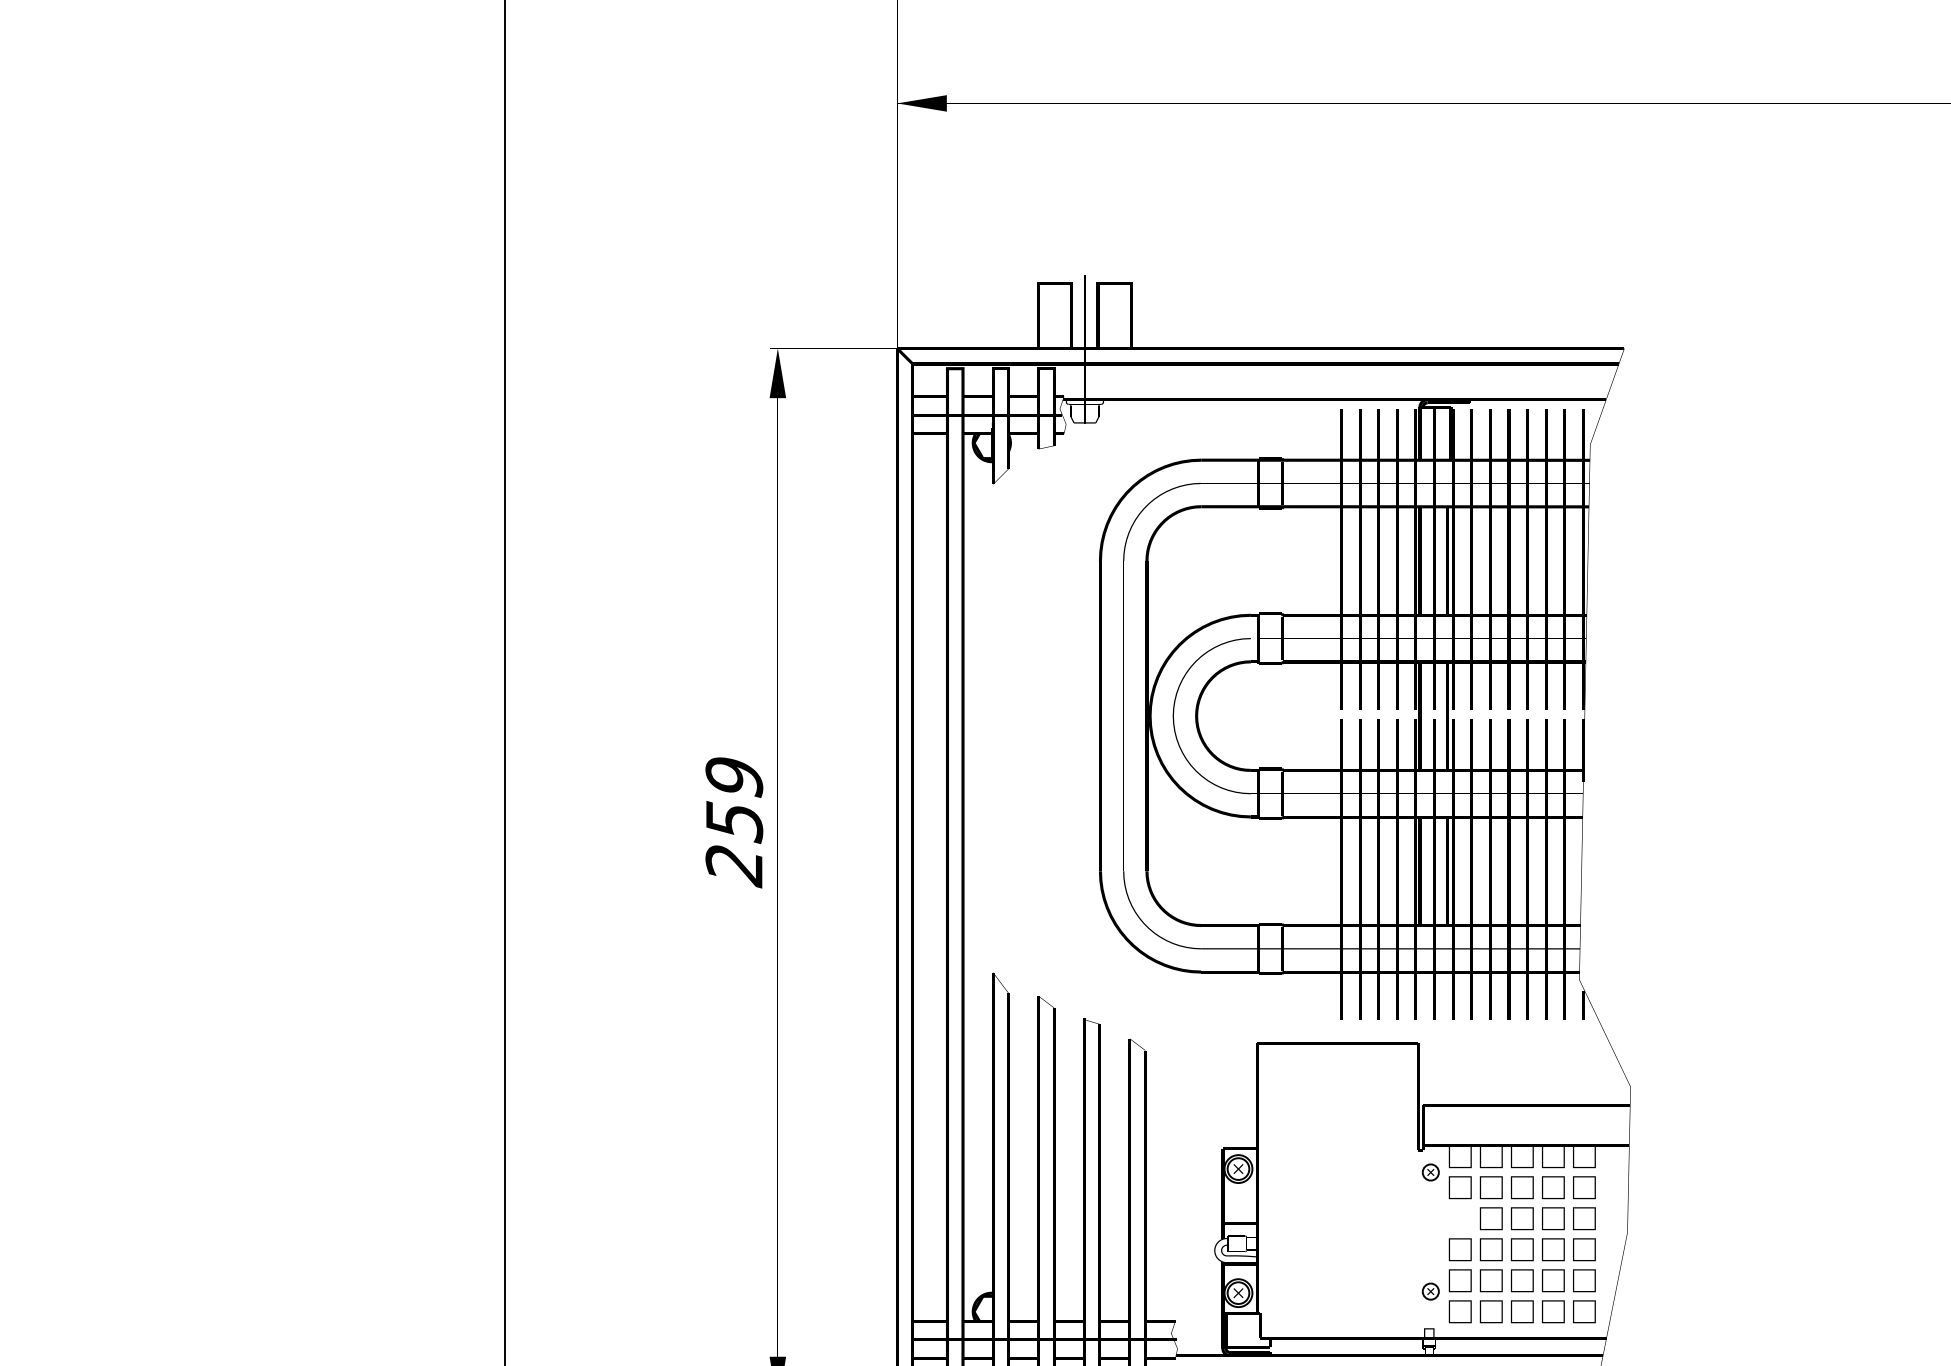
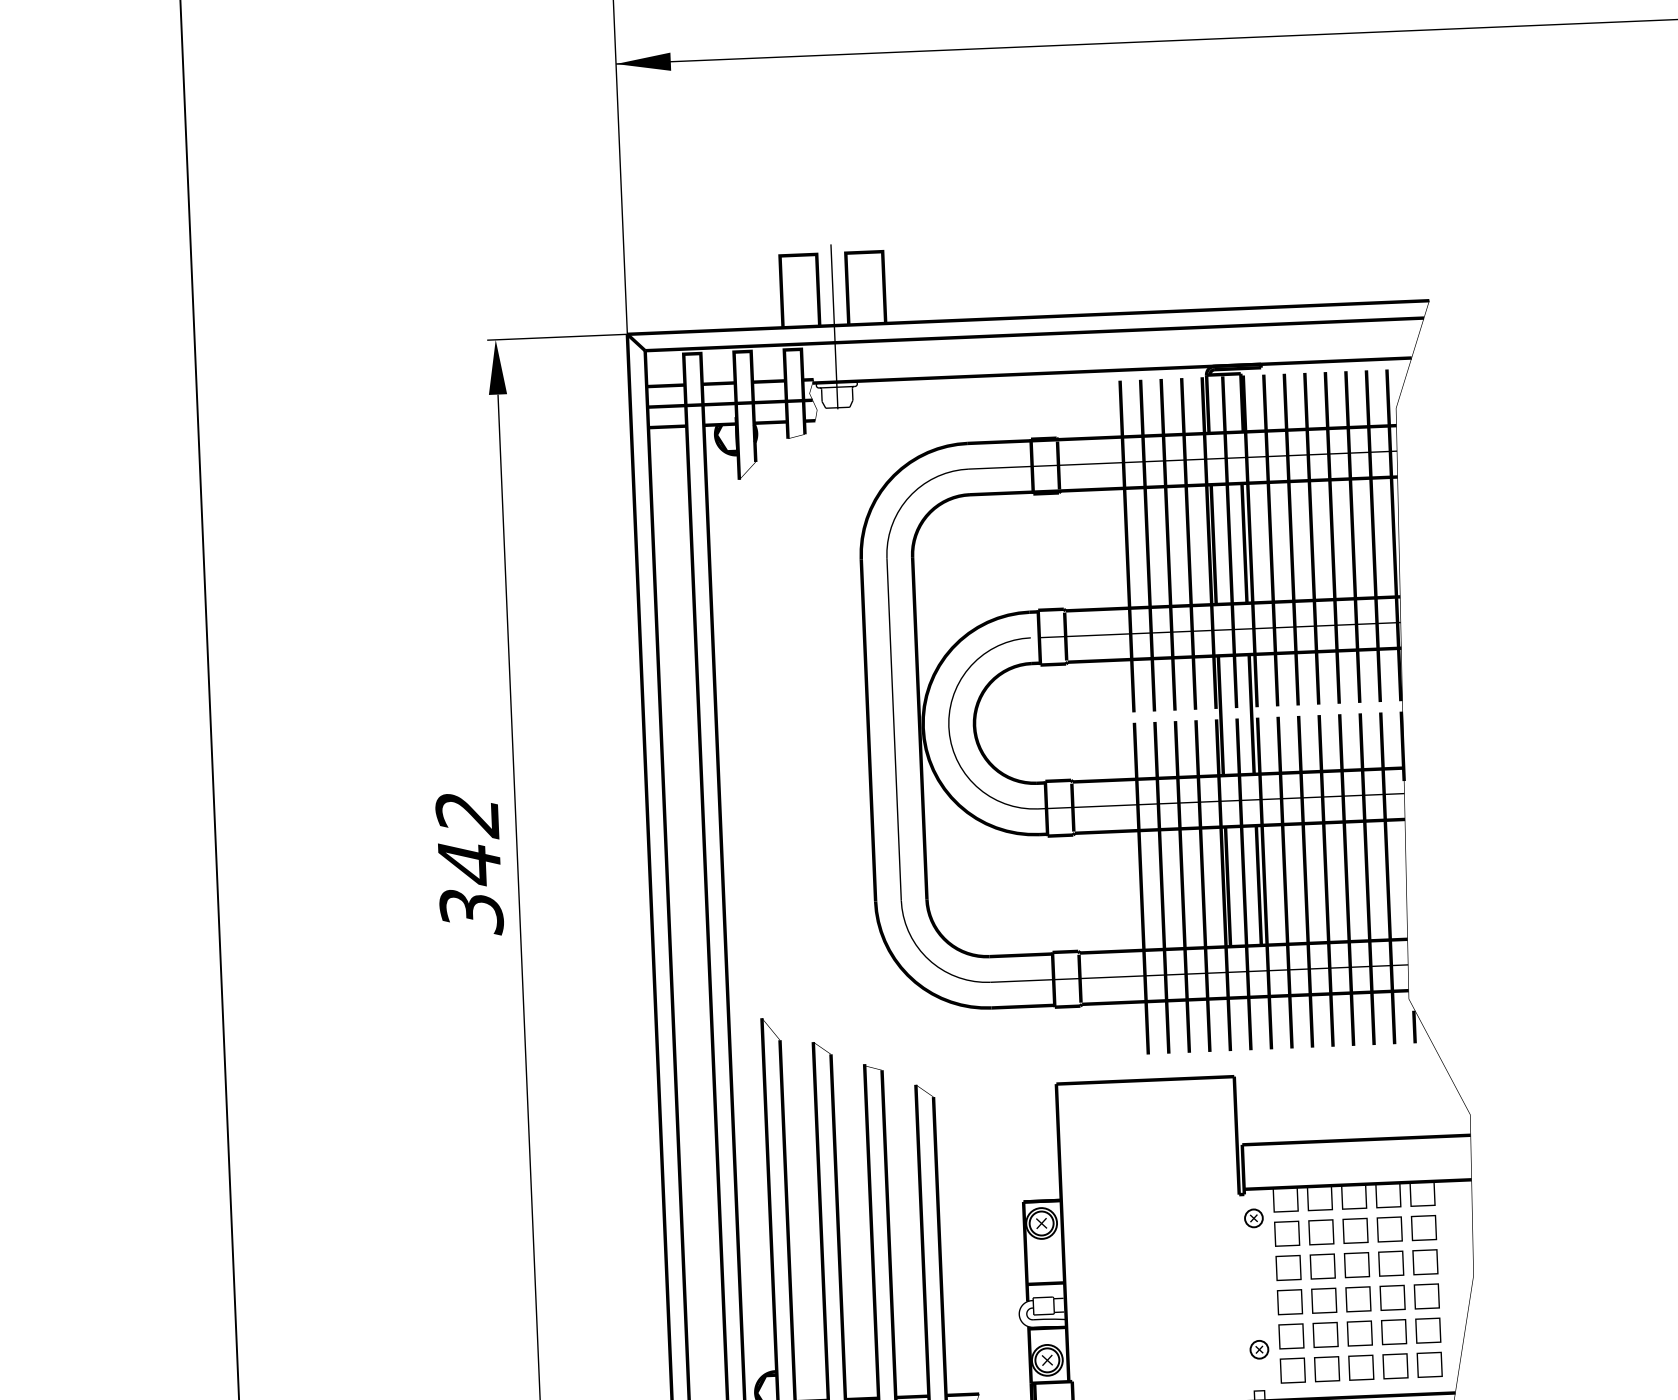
text: (734, 822) -> (469, 864), 259 -> 342
part: (1459, 1218) -> (1287, 1267), added

